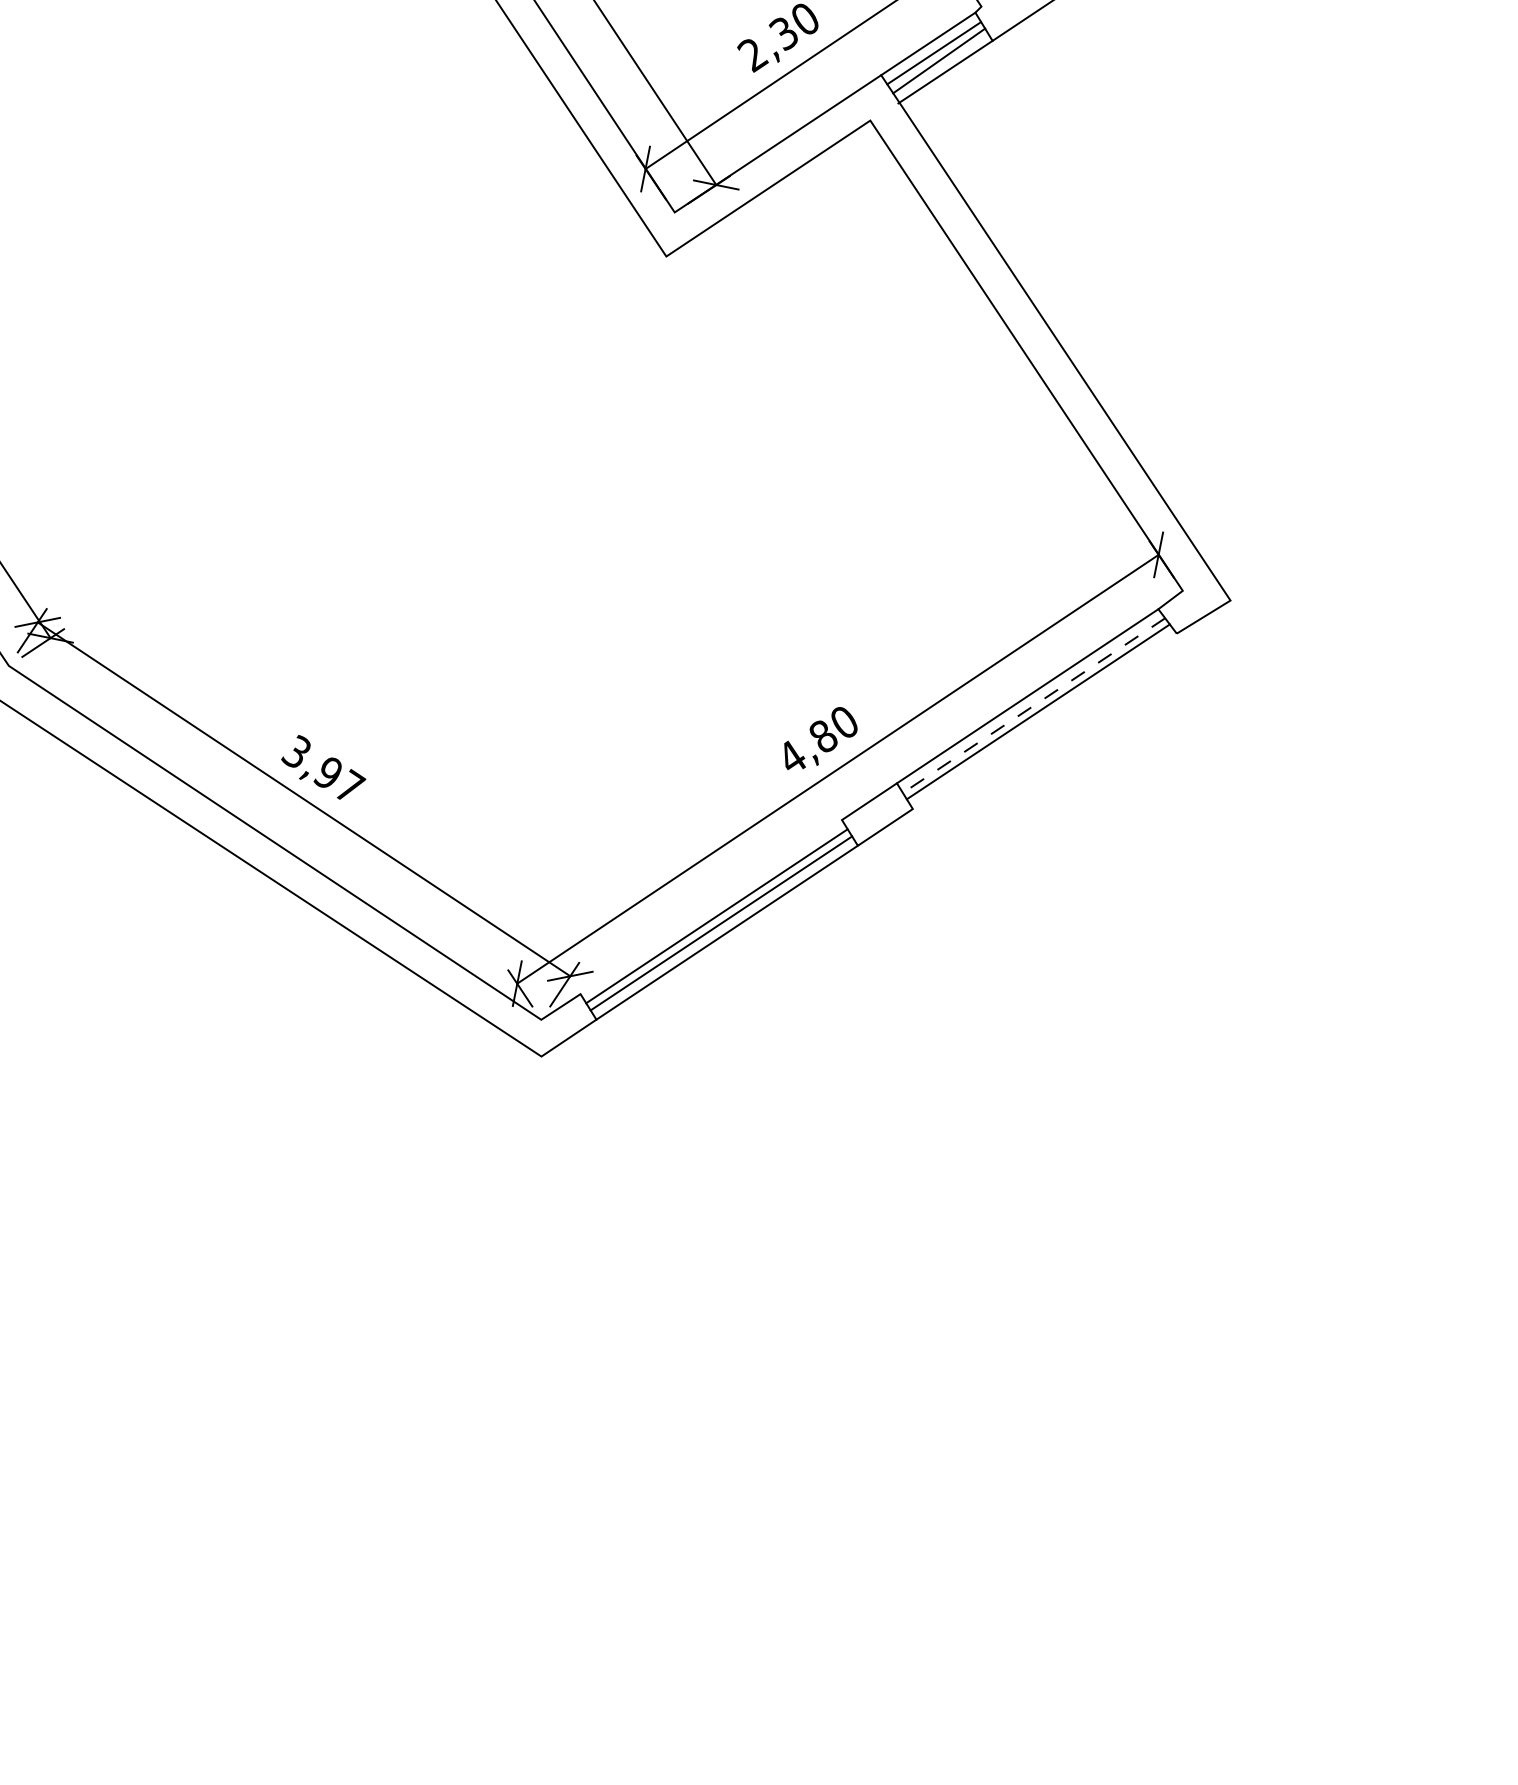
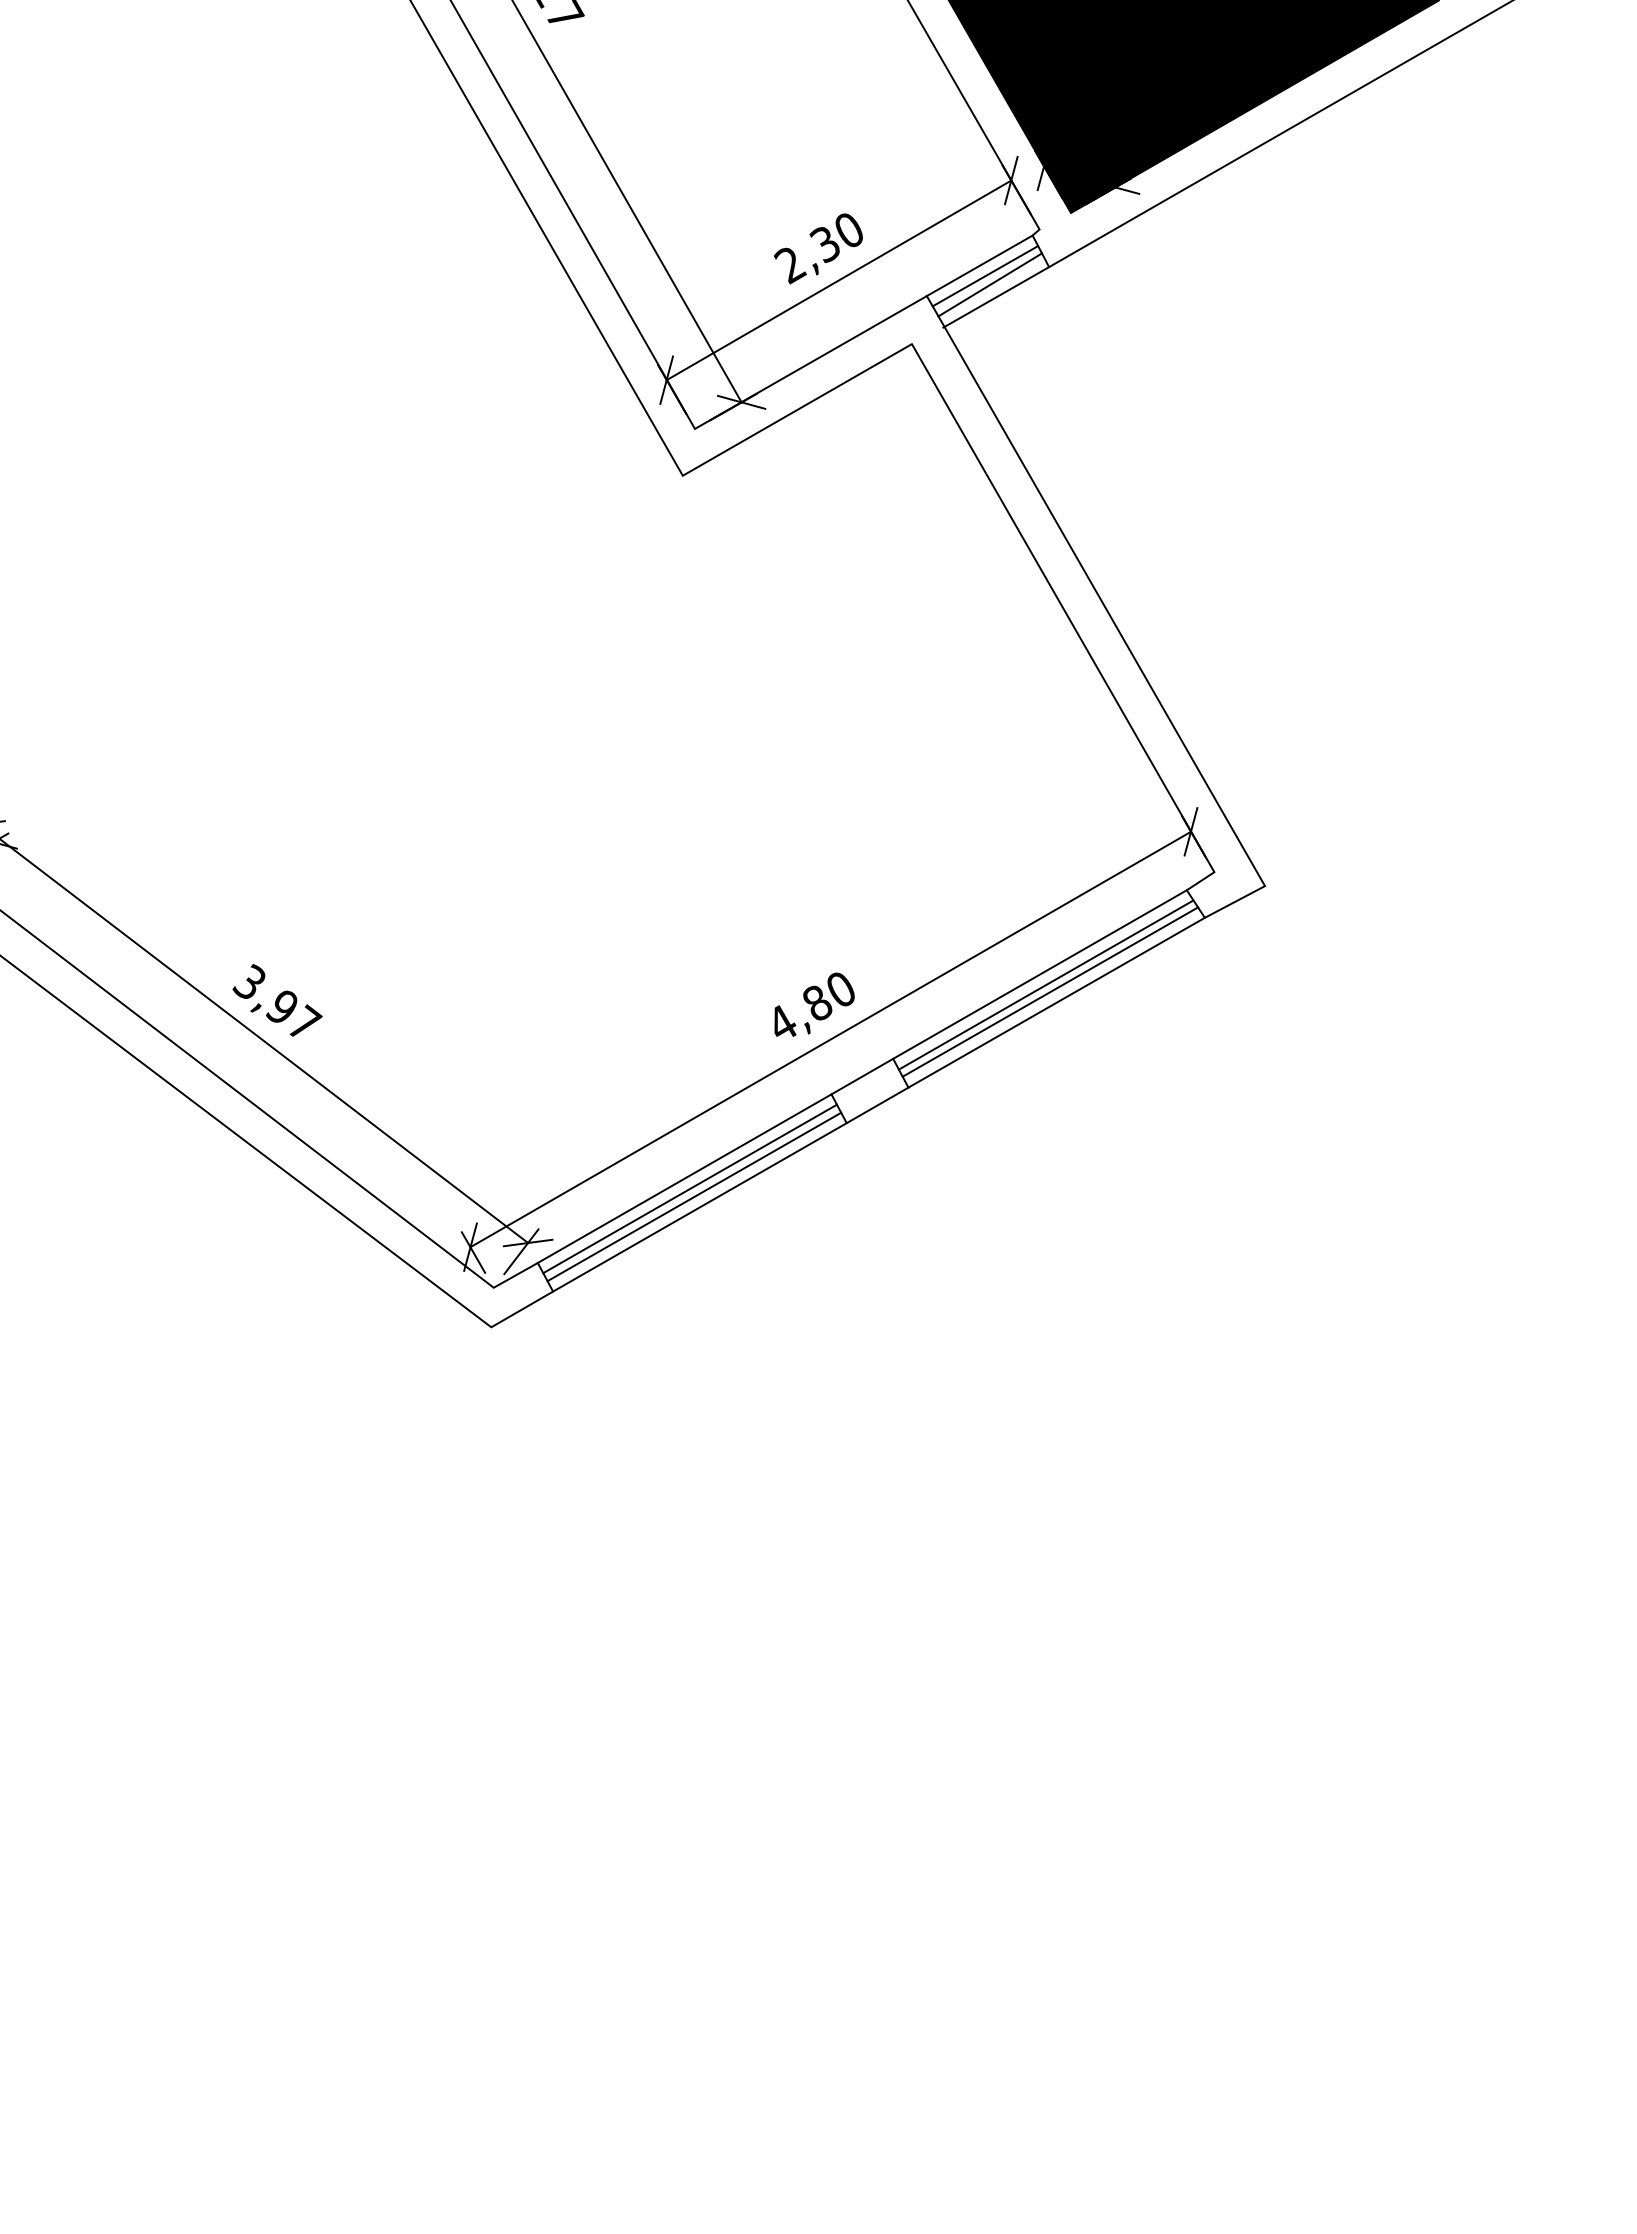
line: (1034, 706) -> (1046, 985), dashed -> solid
line: (1044, 721) -> (1056, 1002), added
line: (711, 906) -> (684, 1178), added

